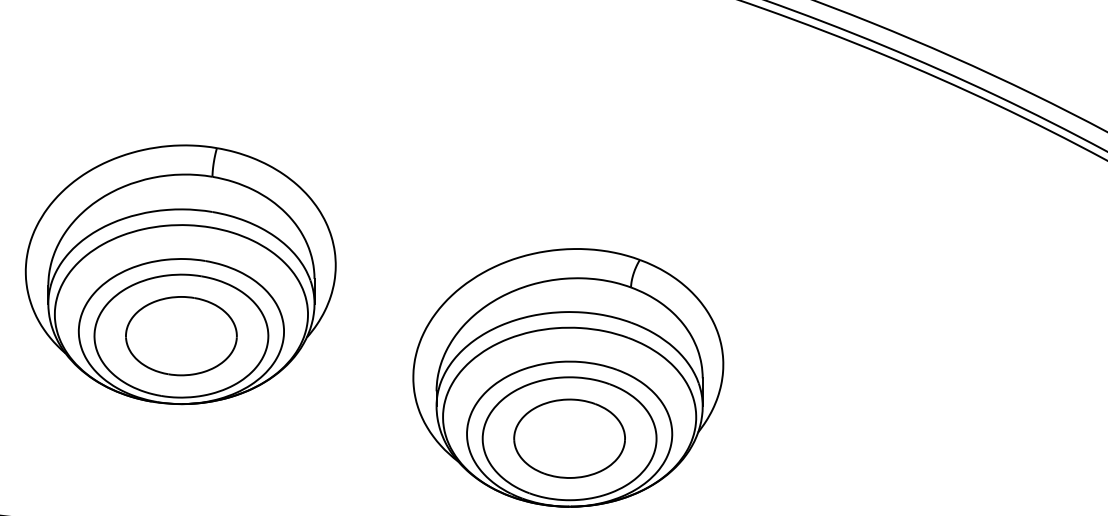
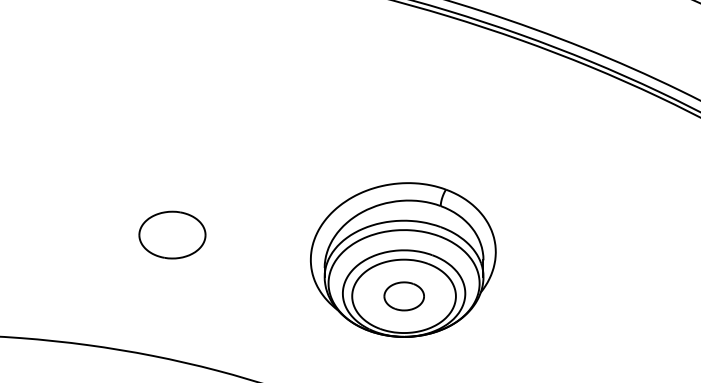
part: (179, 274) -> (171, 198), removed
part: (570, 439) -> (404, 296), size x0.6

